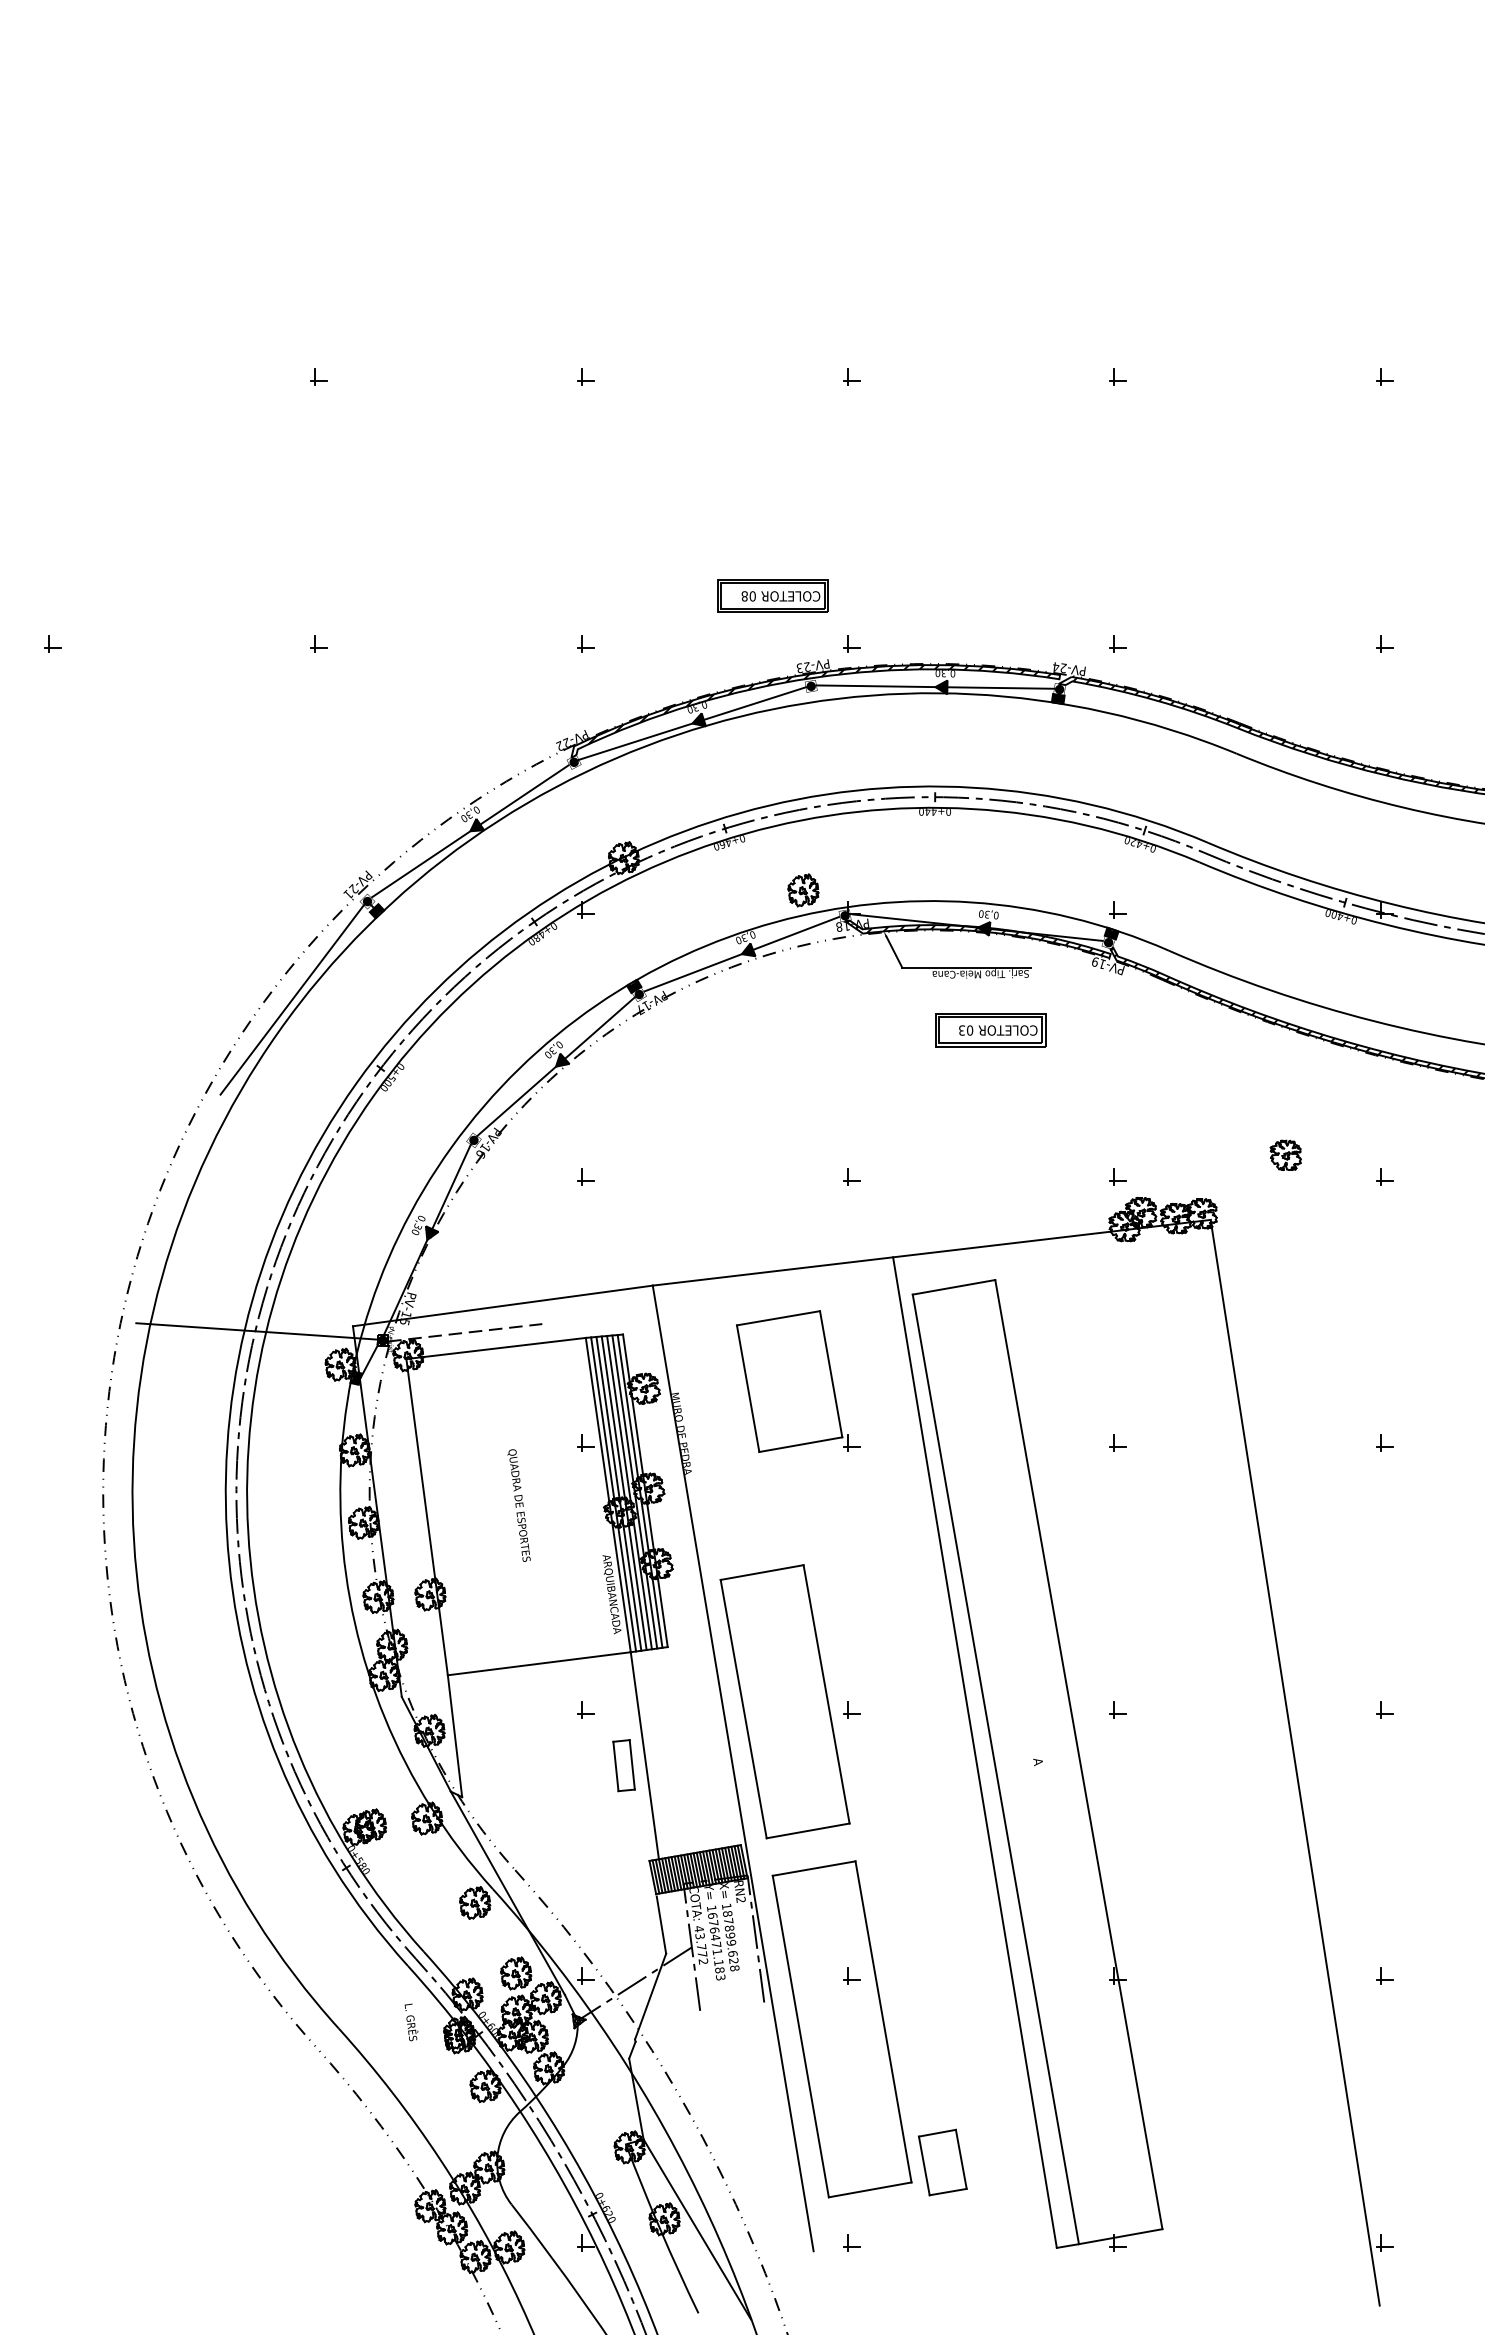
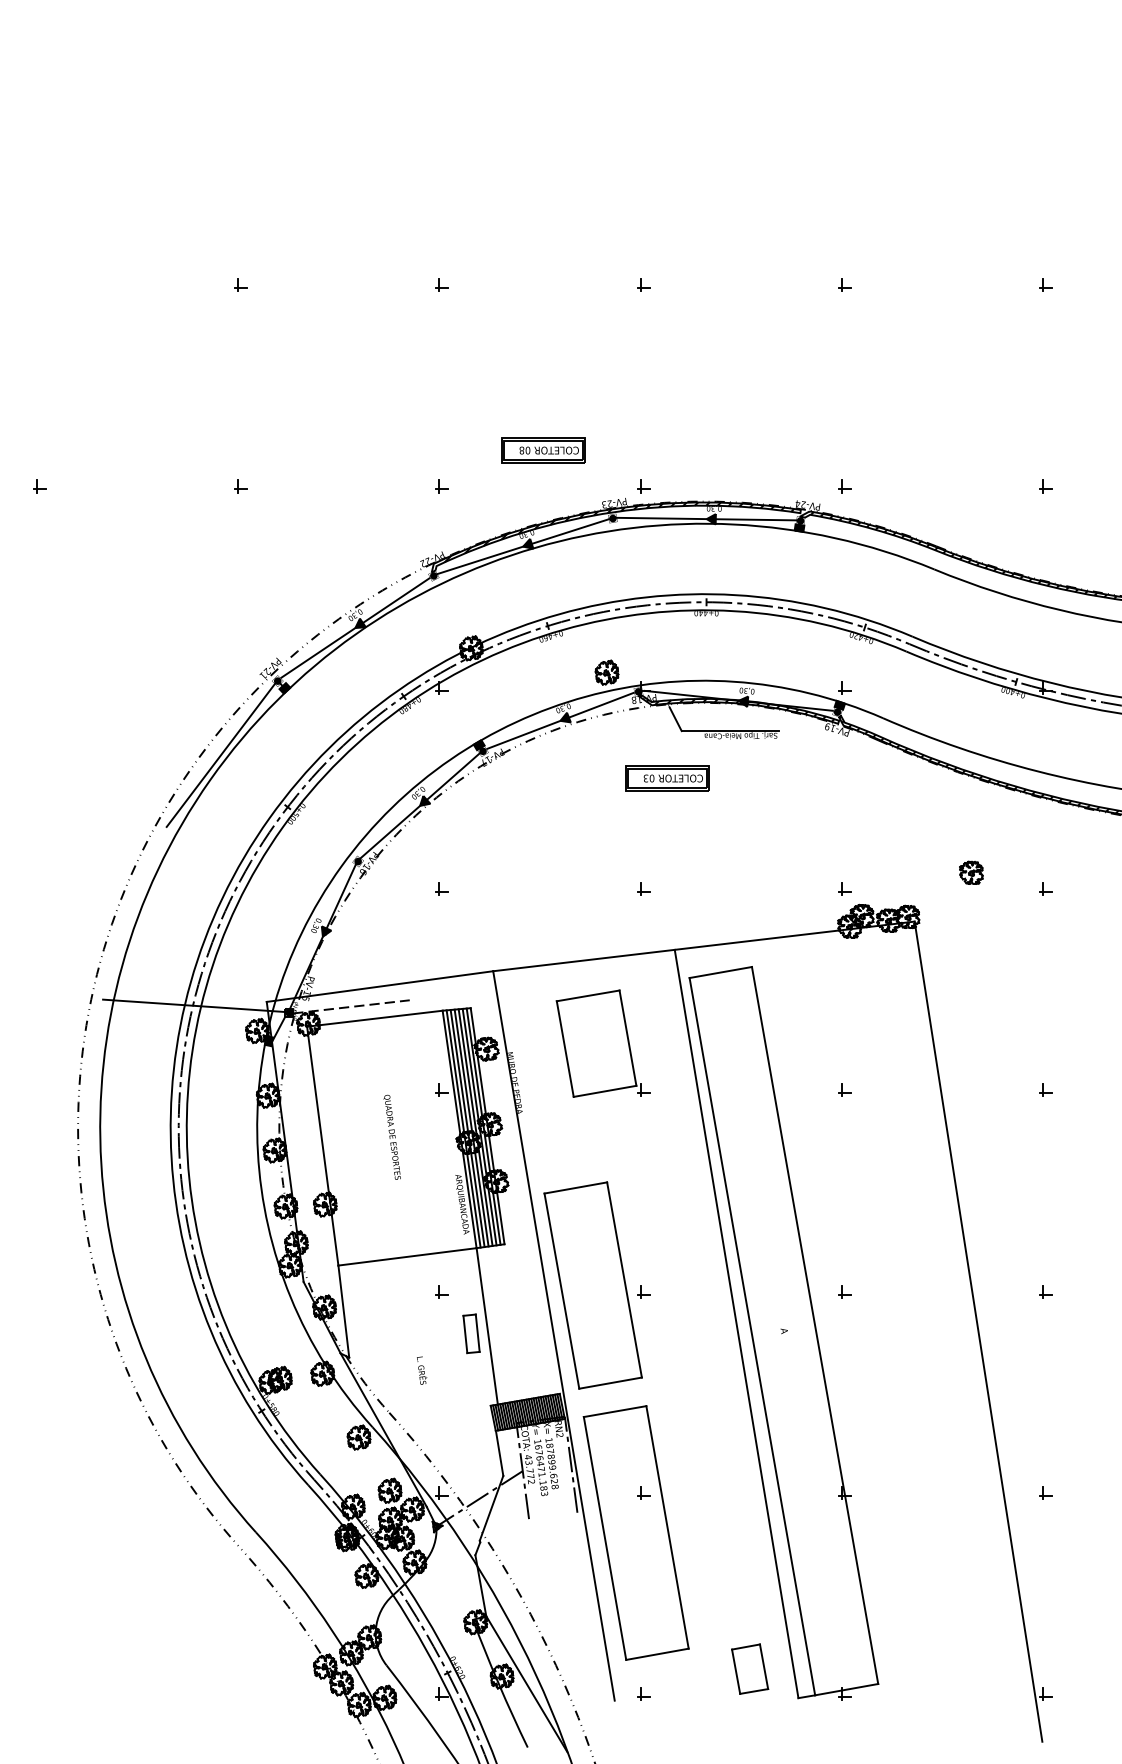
part: (772, 595) -> (542, 449), moved
part: (990, 1030) -> (667, 778), moved
text: (411, 2022) -> (422, 1370), moved
part: (942, 2162) -> (749, 1669), moved

